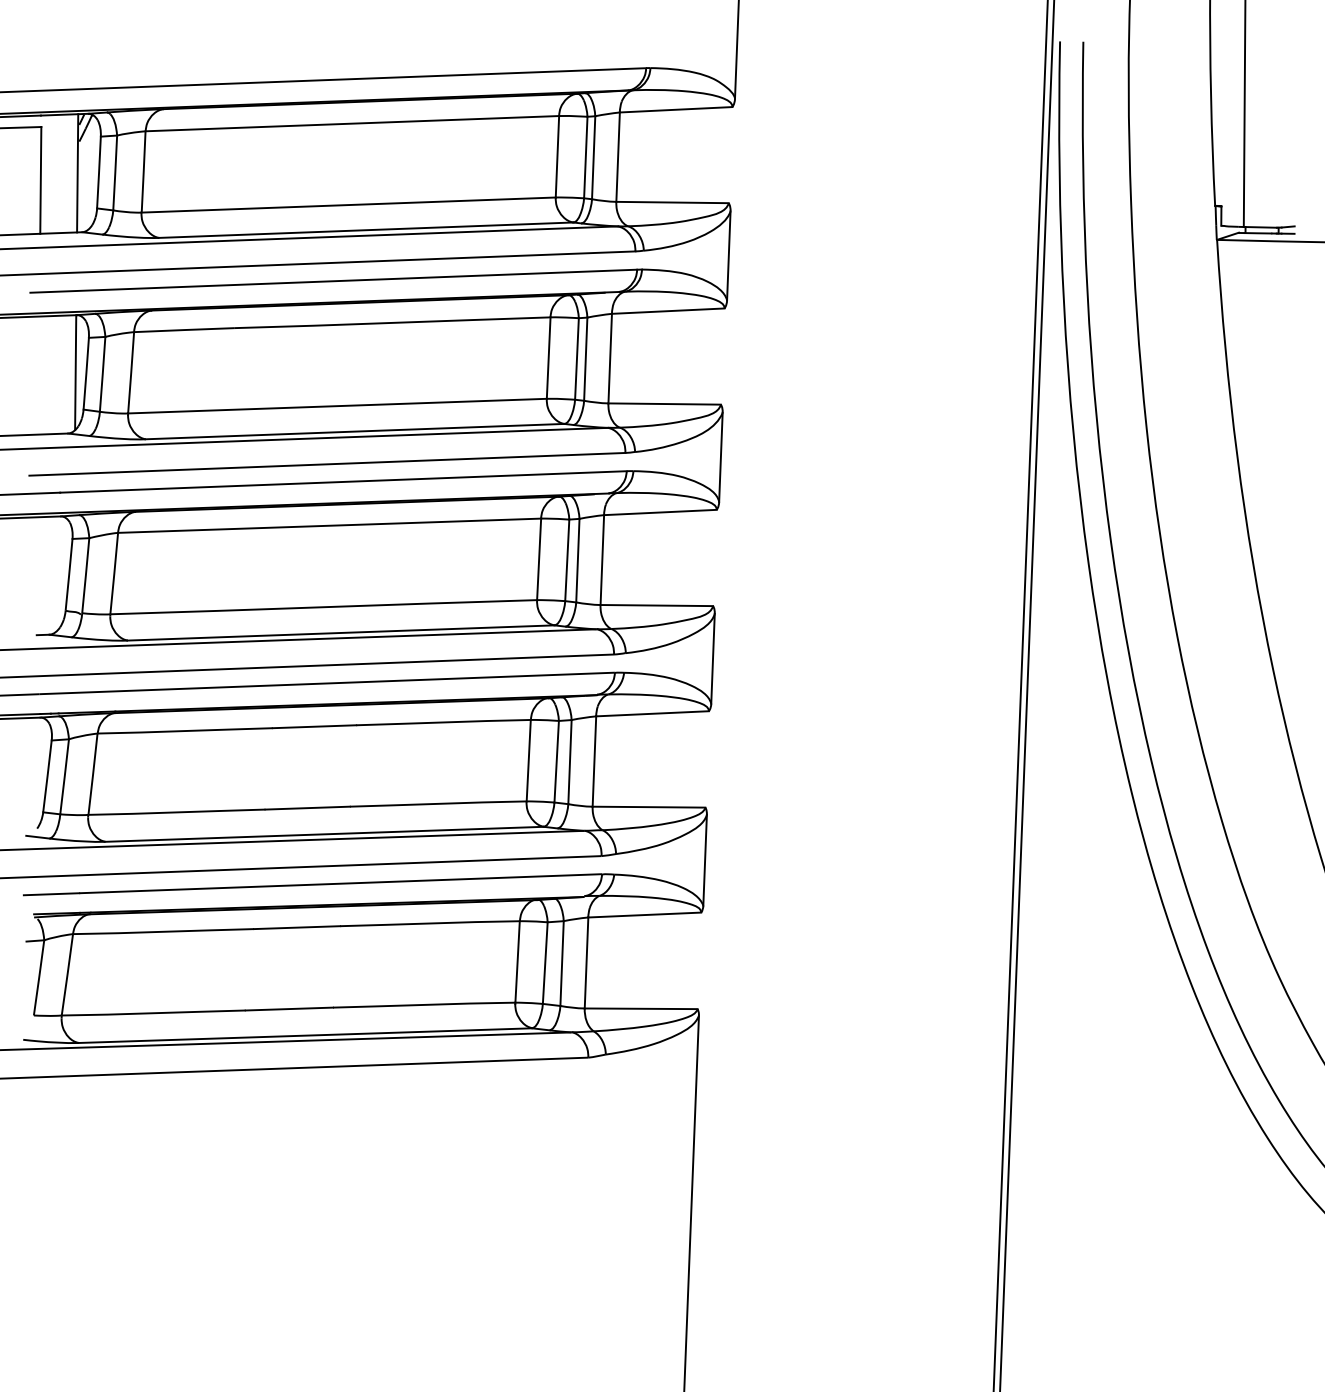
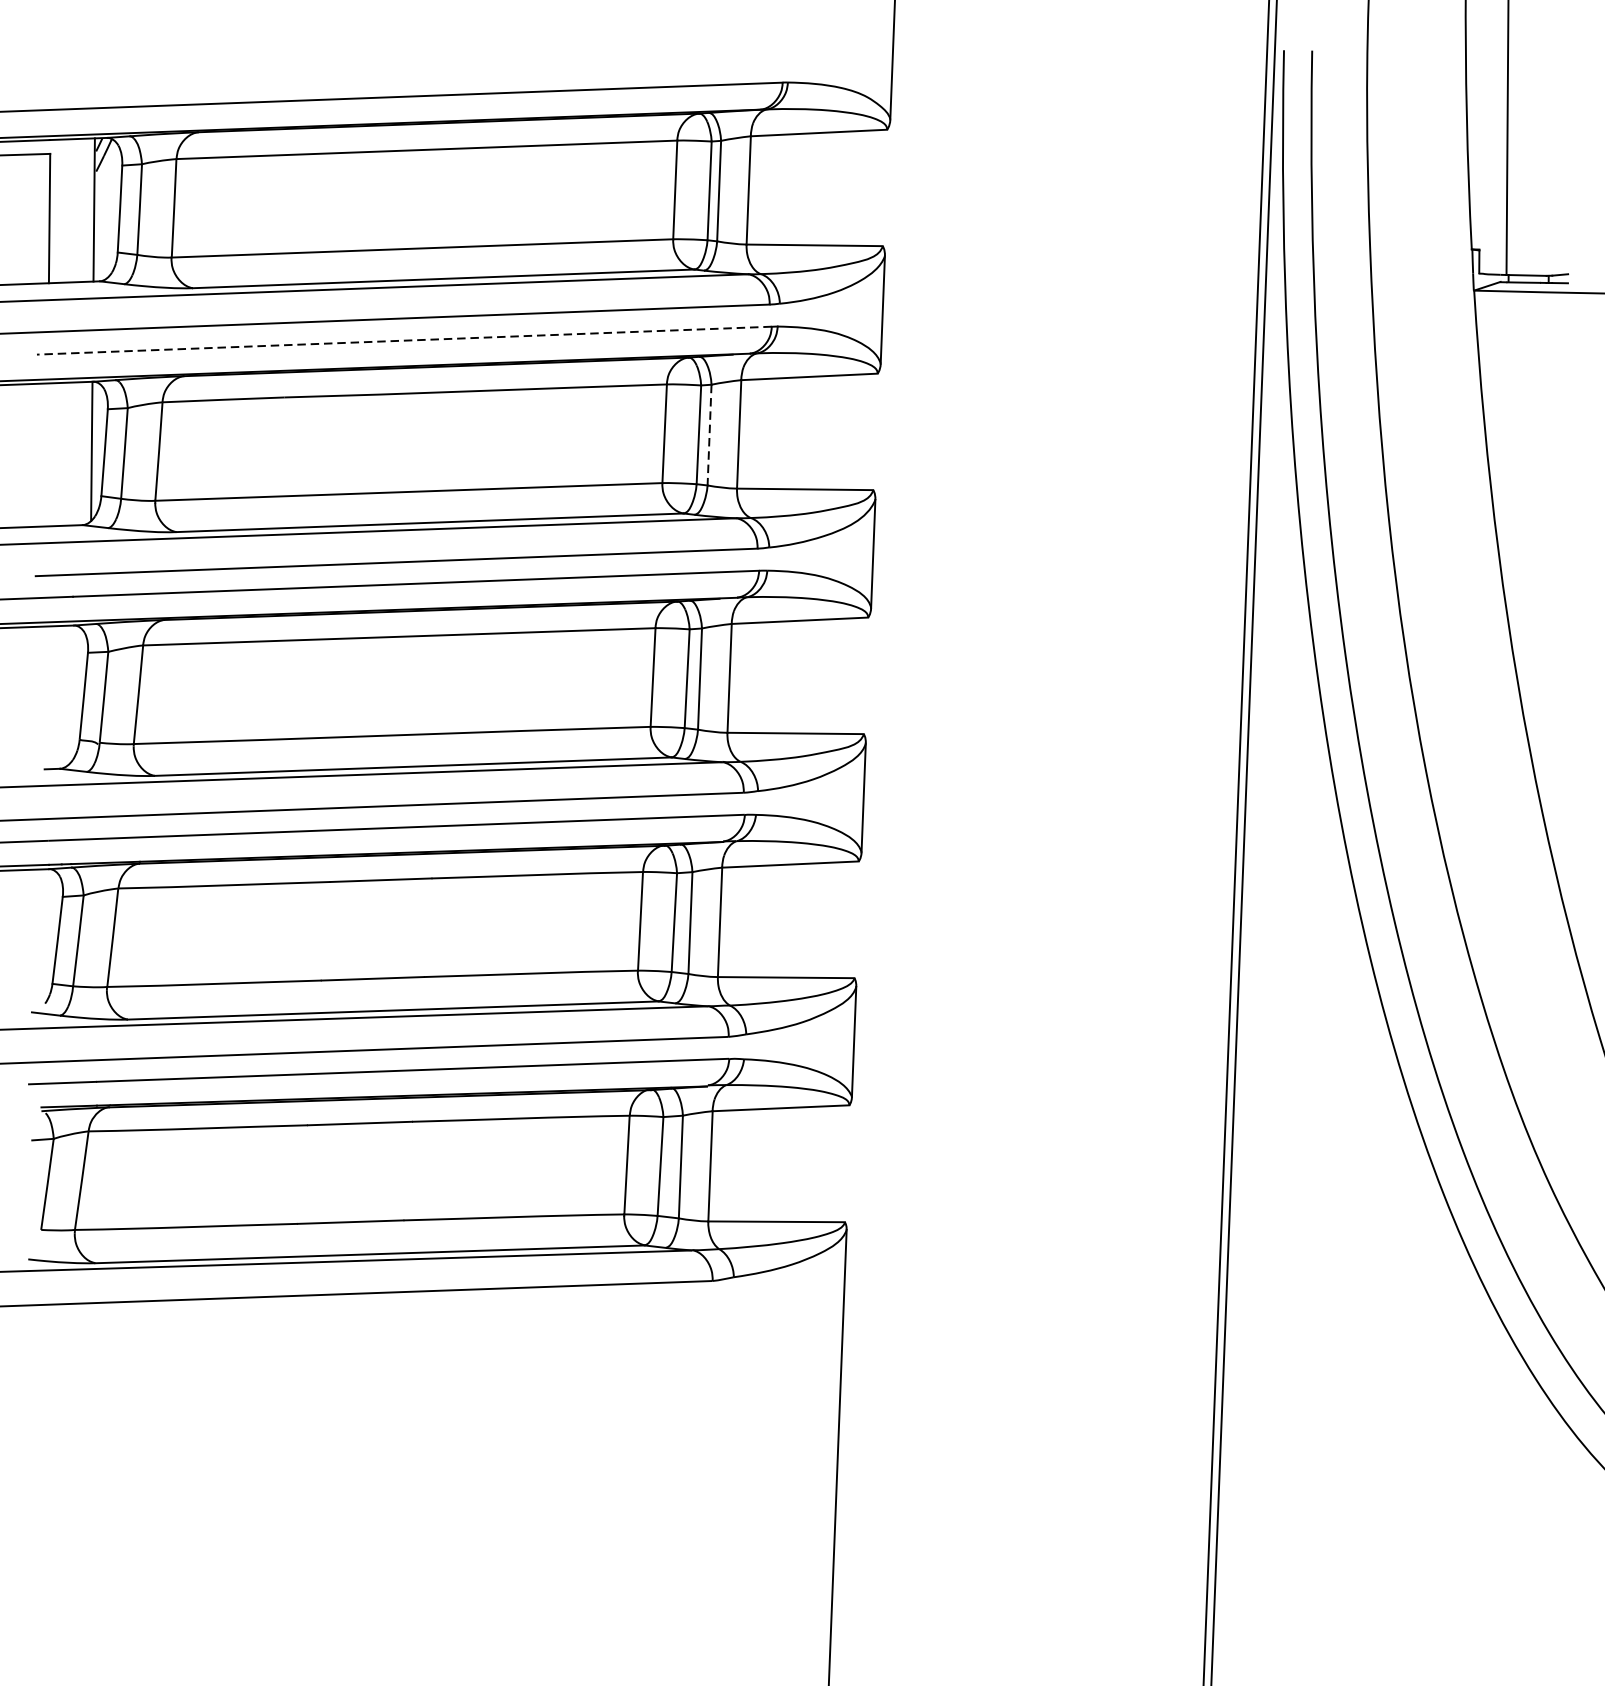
line: (333, 281) -> (404, 340), solid -> dashed
line: (585, 359) -> (709, 435), solid -> dashed

